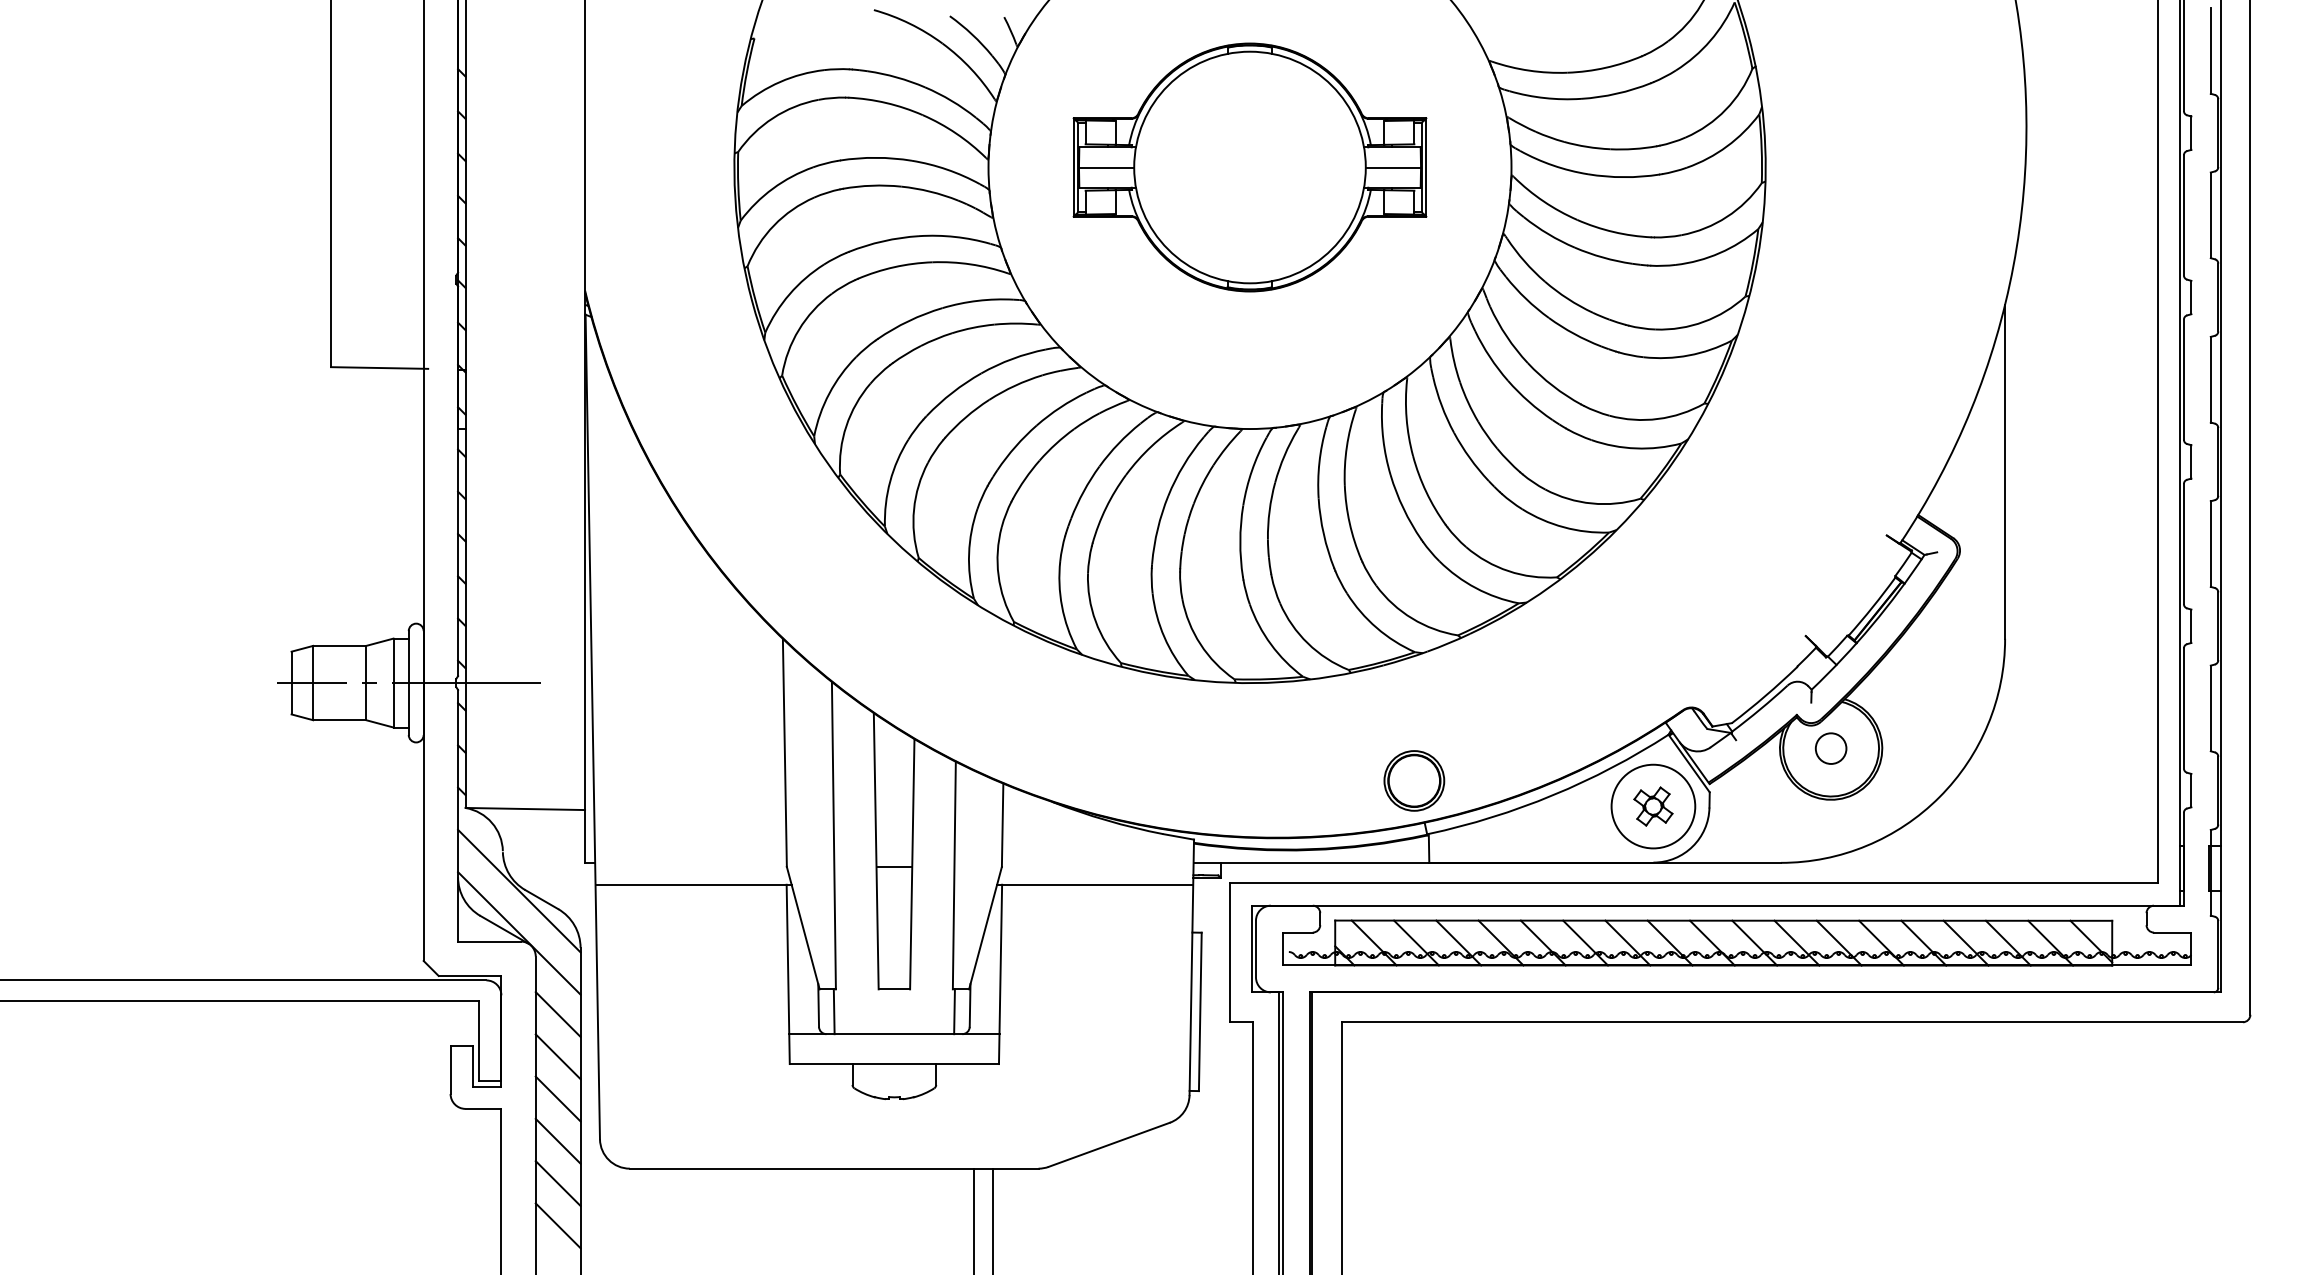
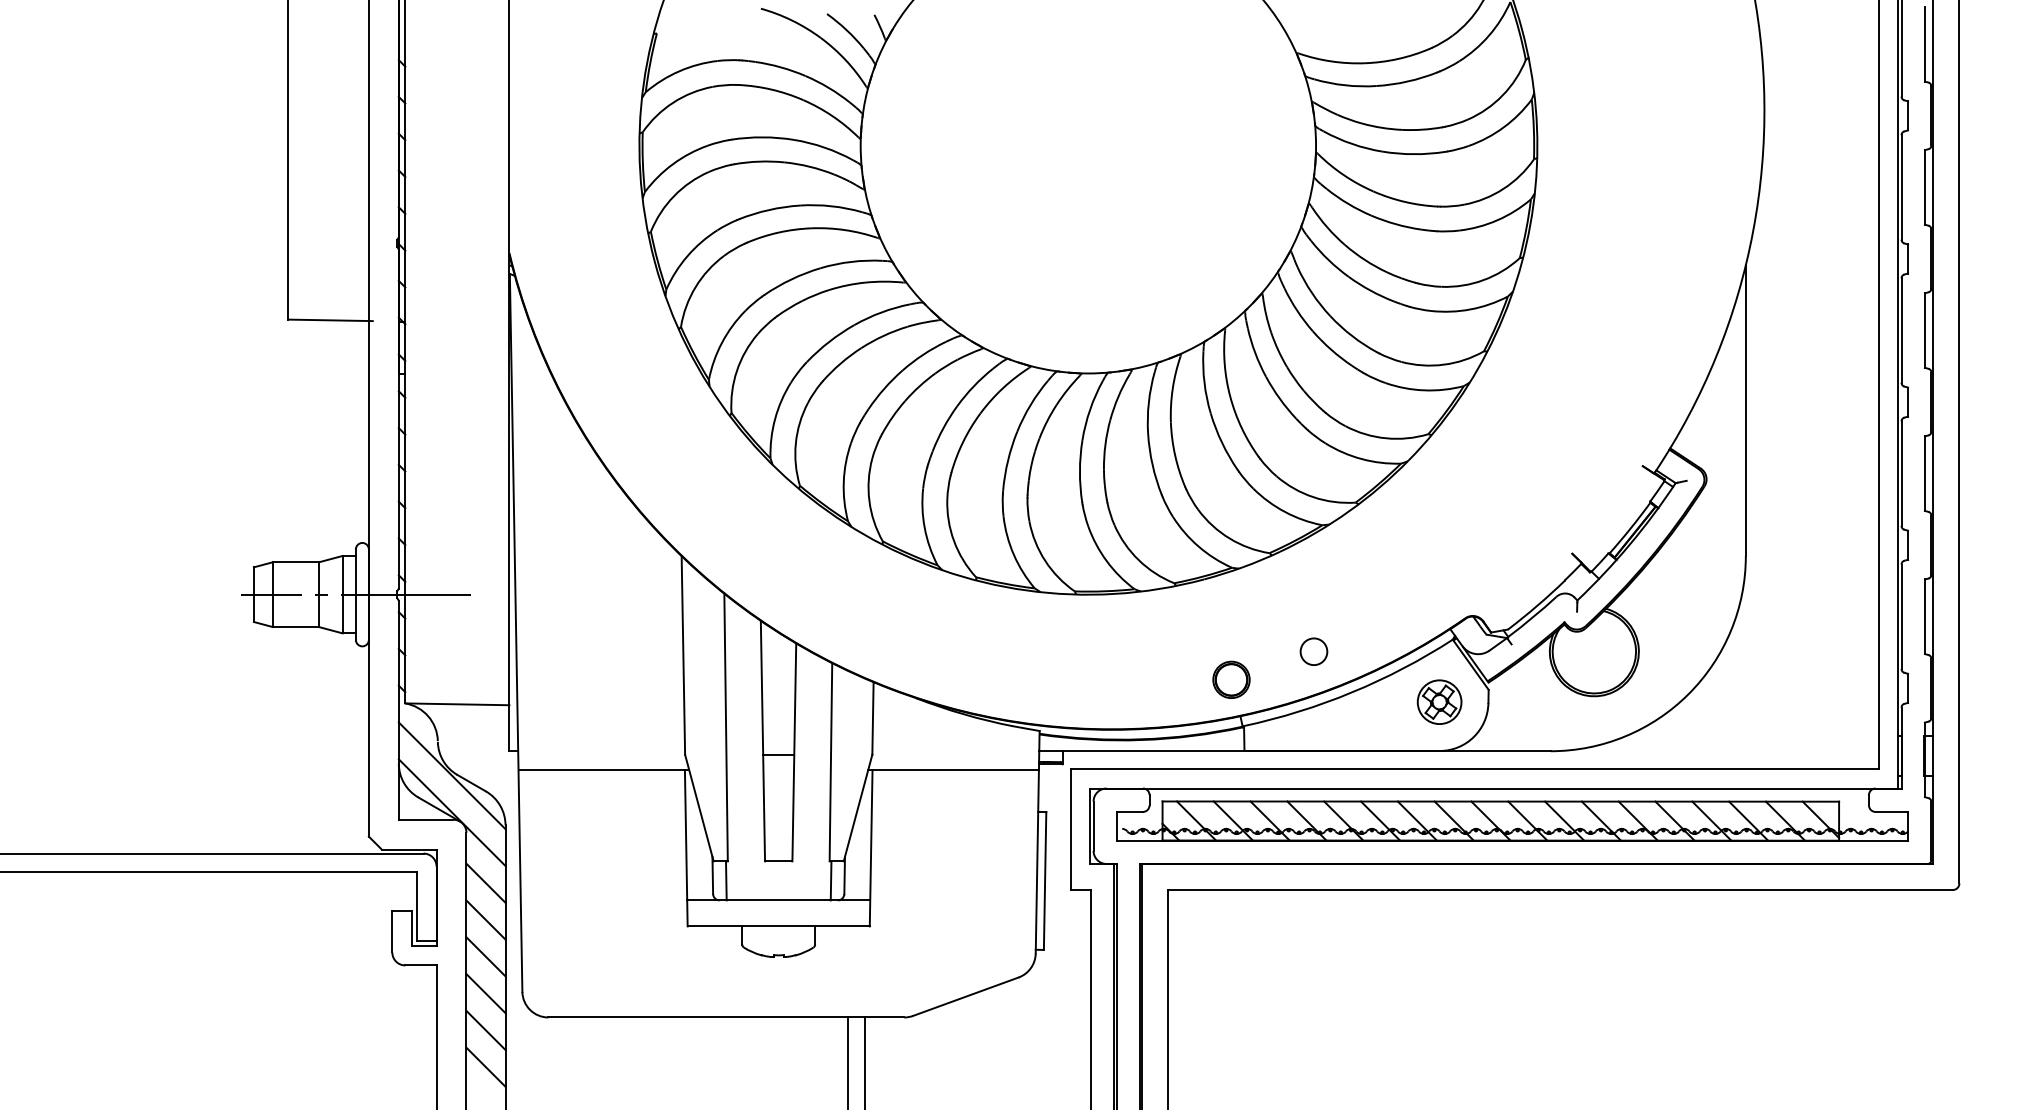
part: (1249, 167) -> (1087, 145), removed
circle: (1830, 748) -> (1313, 651), moved
part: (1414, 780) -> (1231, 679), size x0.7
circle: (1653, 806) -> (1439, 702), size x0.6

